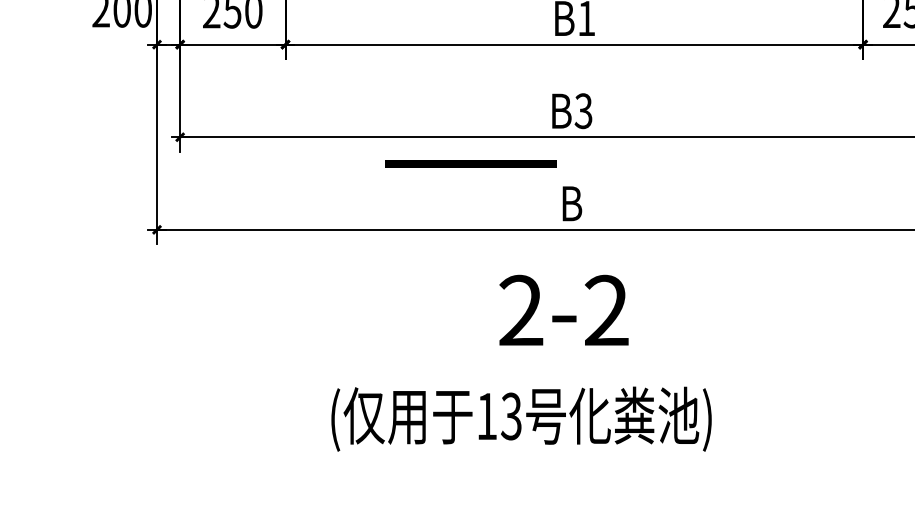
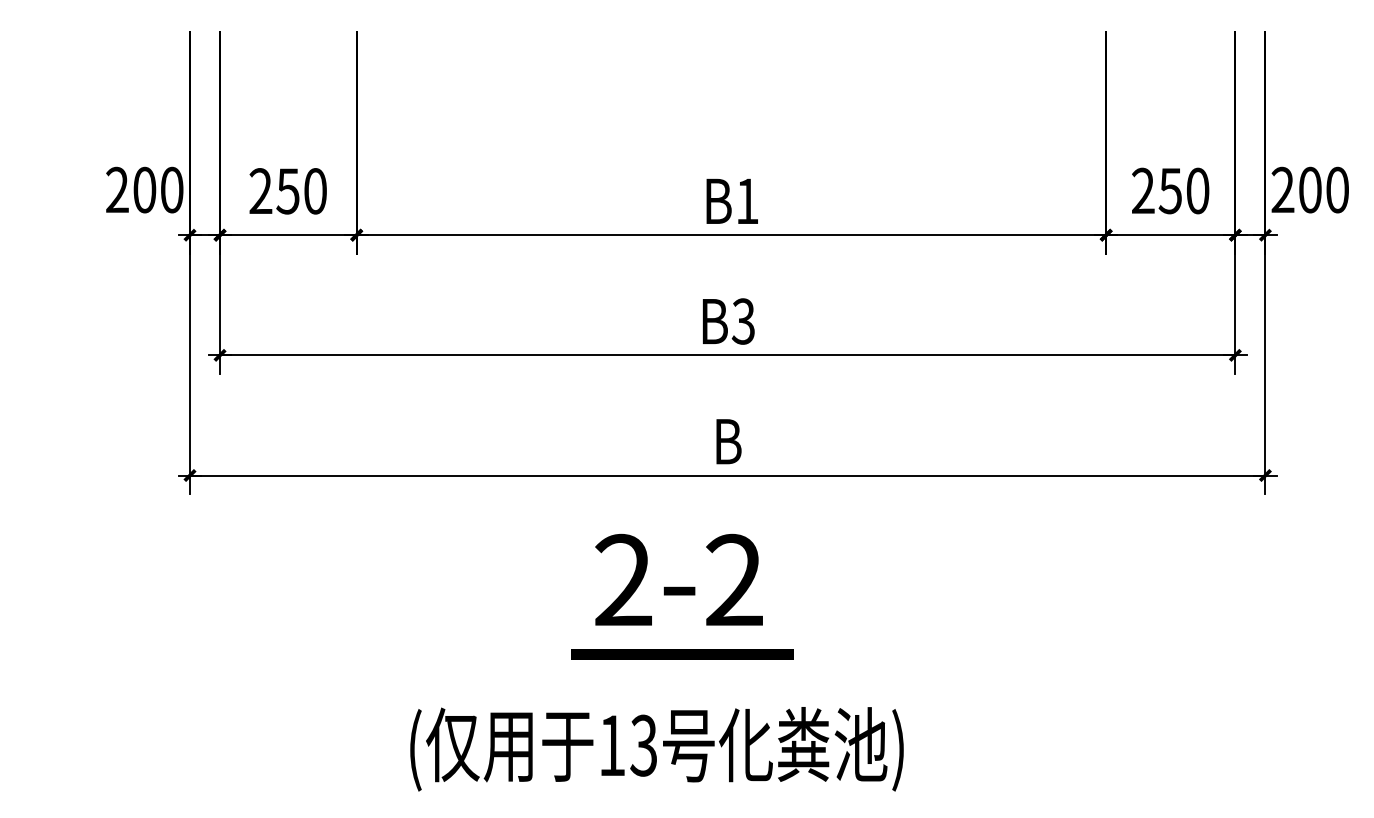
line: (471, 164) -> (682, 654), moved
text: (563, 309) -> (678, 579), moved
text: (521, 419) -> (656, 749), moved

